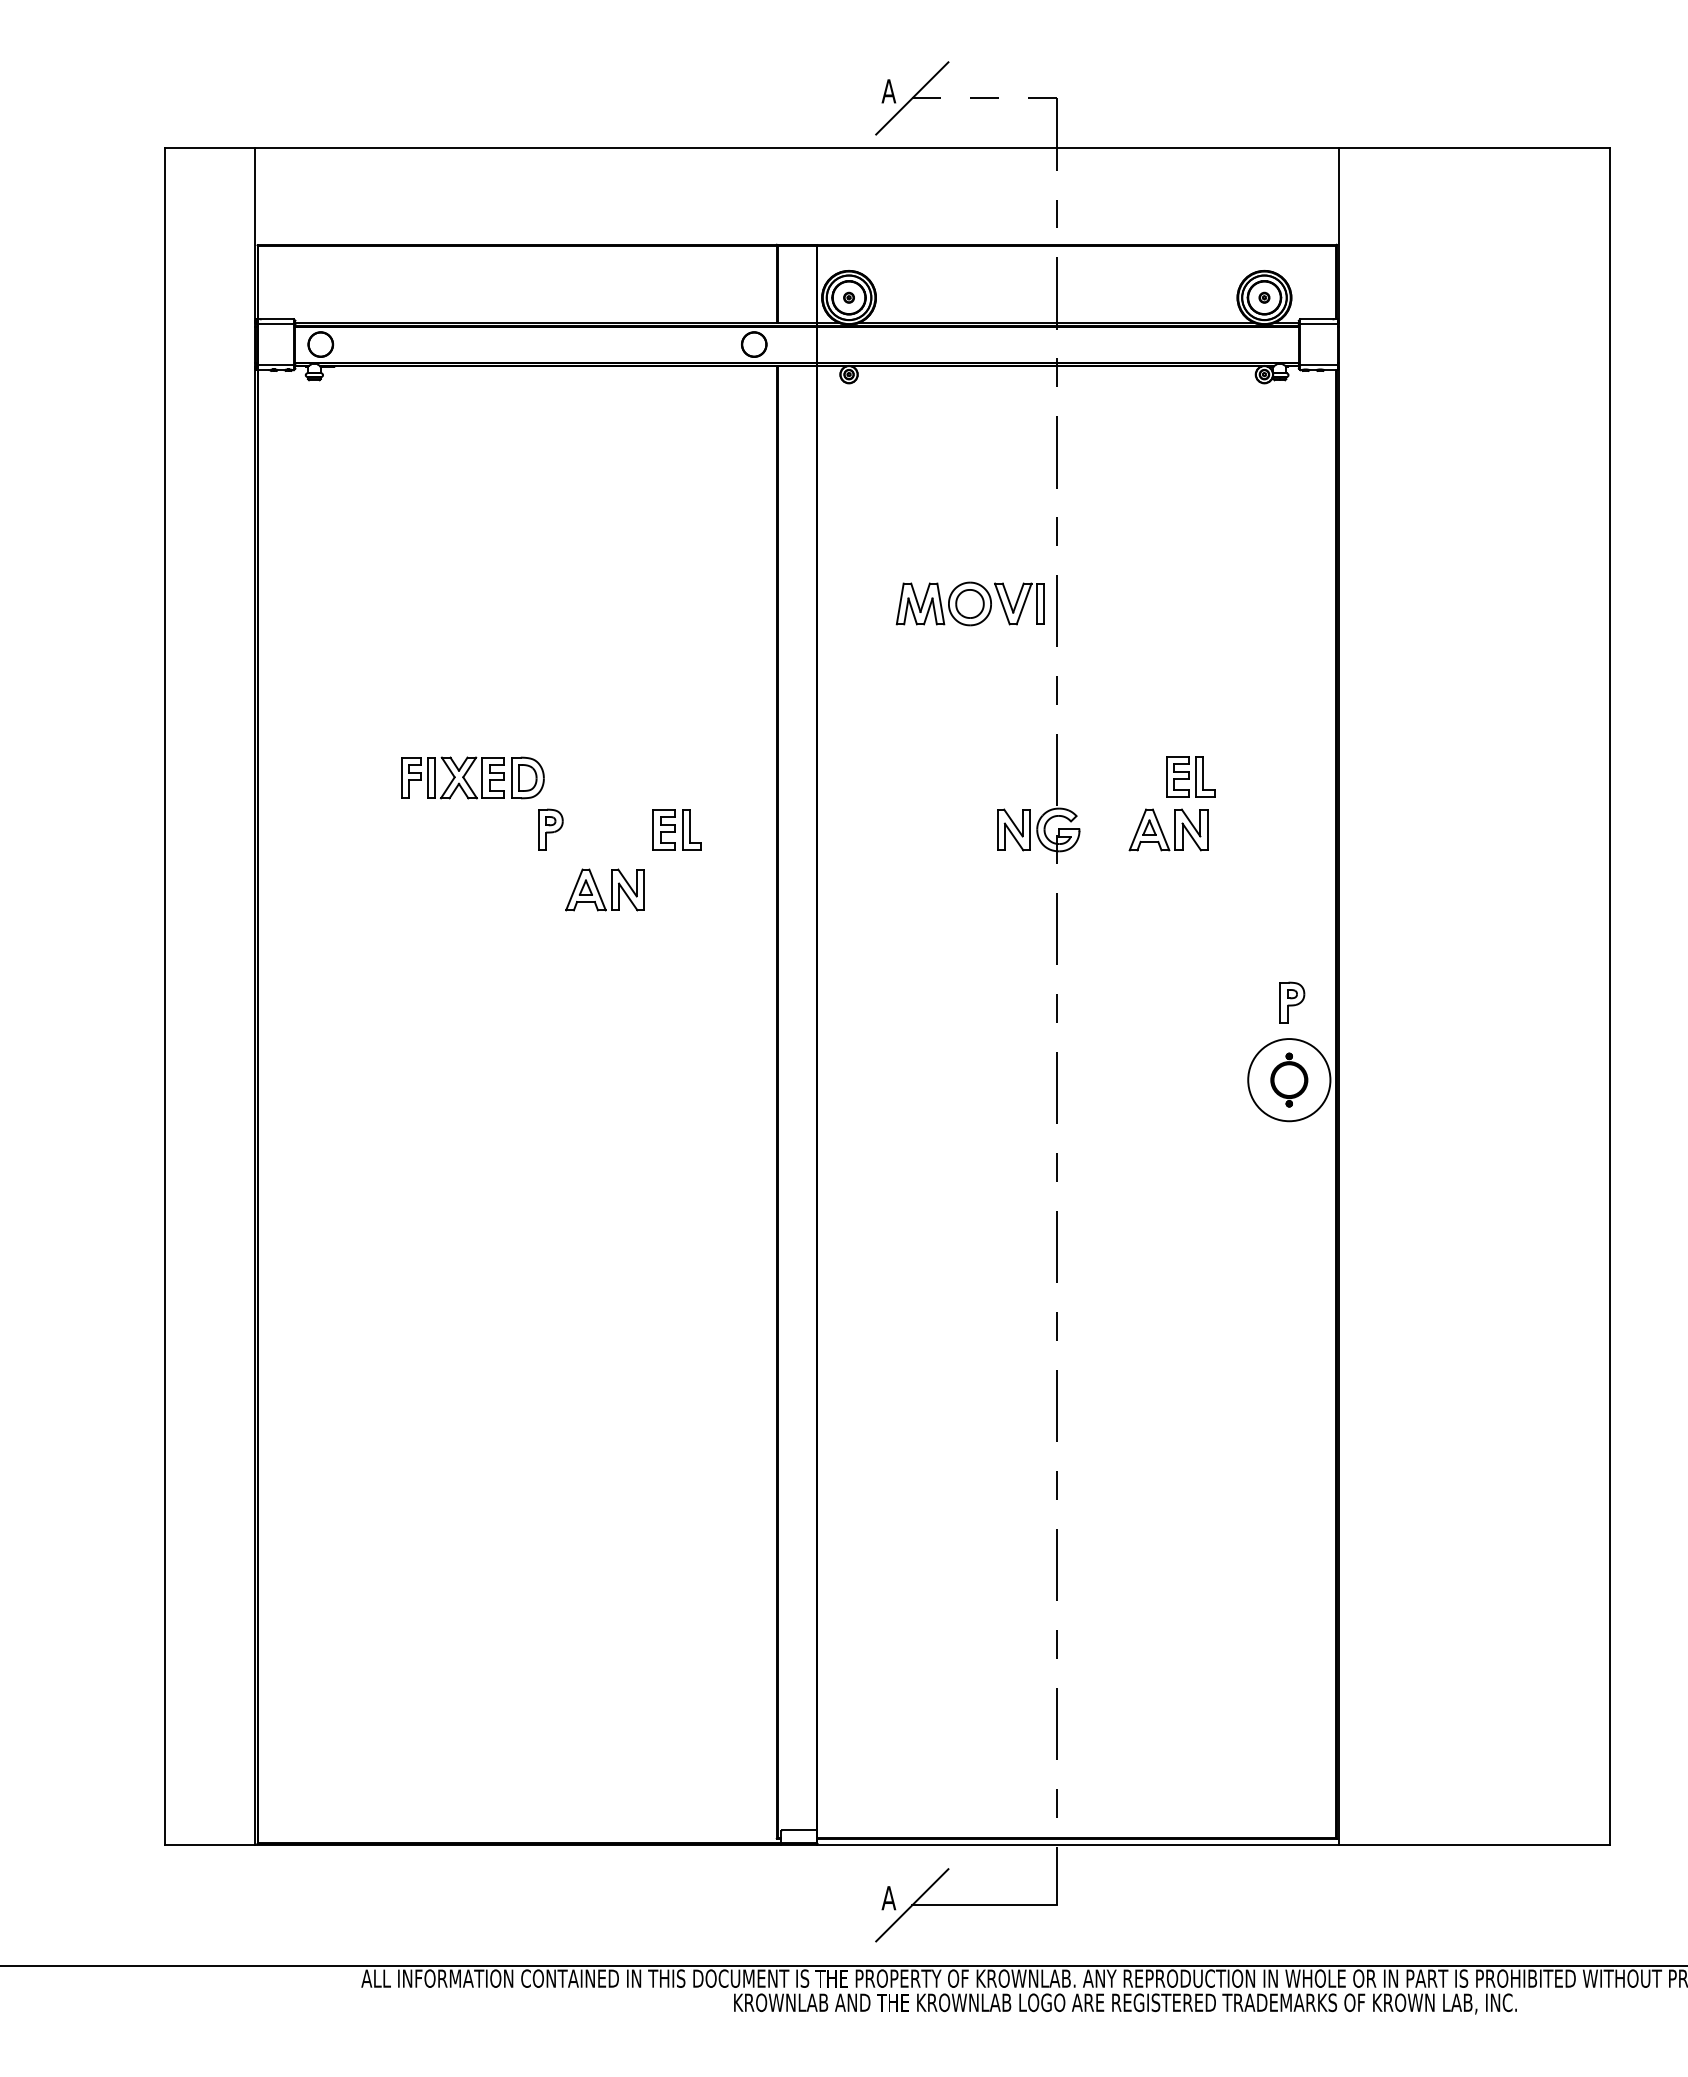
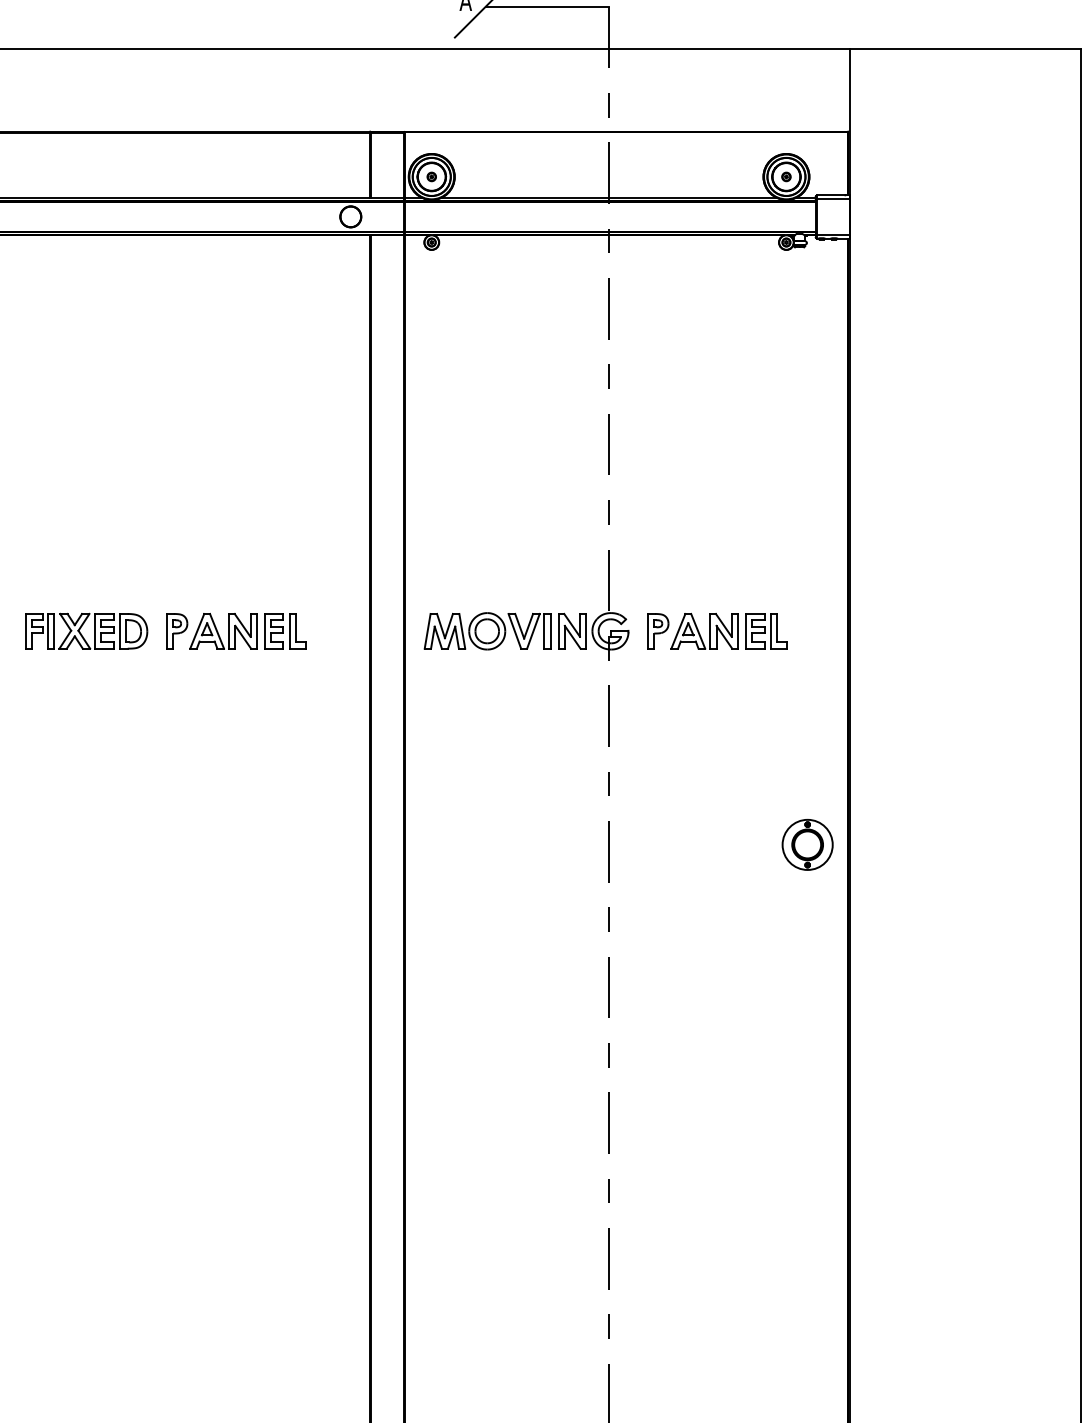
line: (984, 98) -> (547, 6), dashed -> solid
part: (969, 603) -> (486, 630), moved
part: (1190, 776) -> (765, 630), moved
part: (467, 781) -> (82, 634), moved
part: (604, 889) -> (222, 630), moved
part: (1292, 1002) -> (658, 630), moved
circle: (1288, 1079) -> (806, 844), size x0.71

